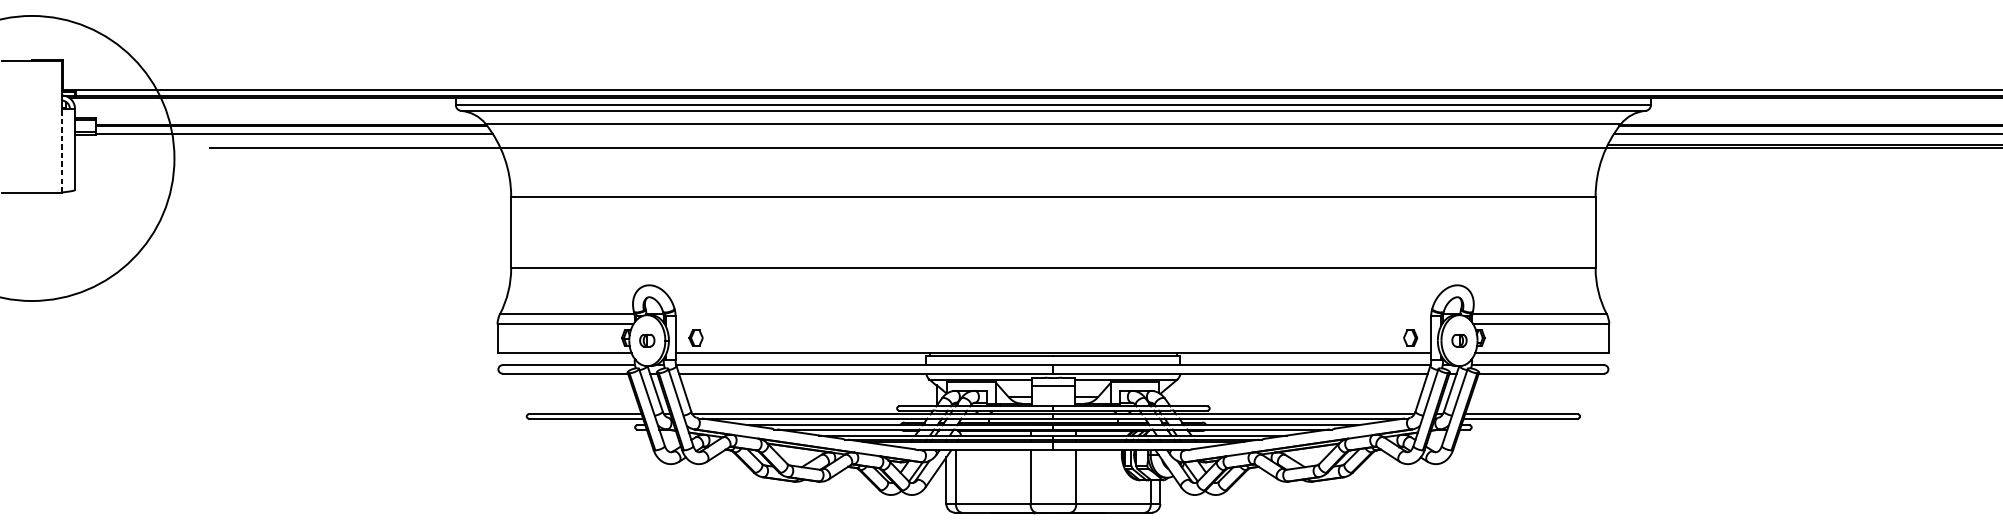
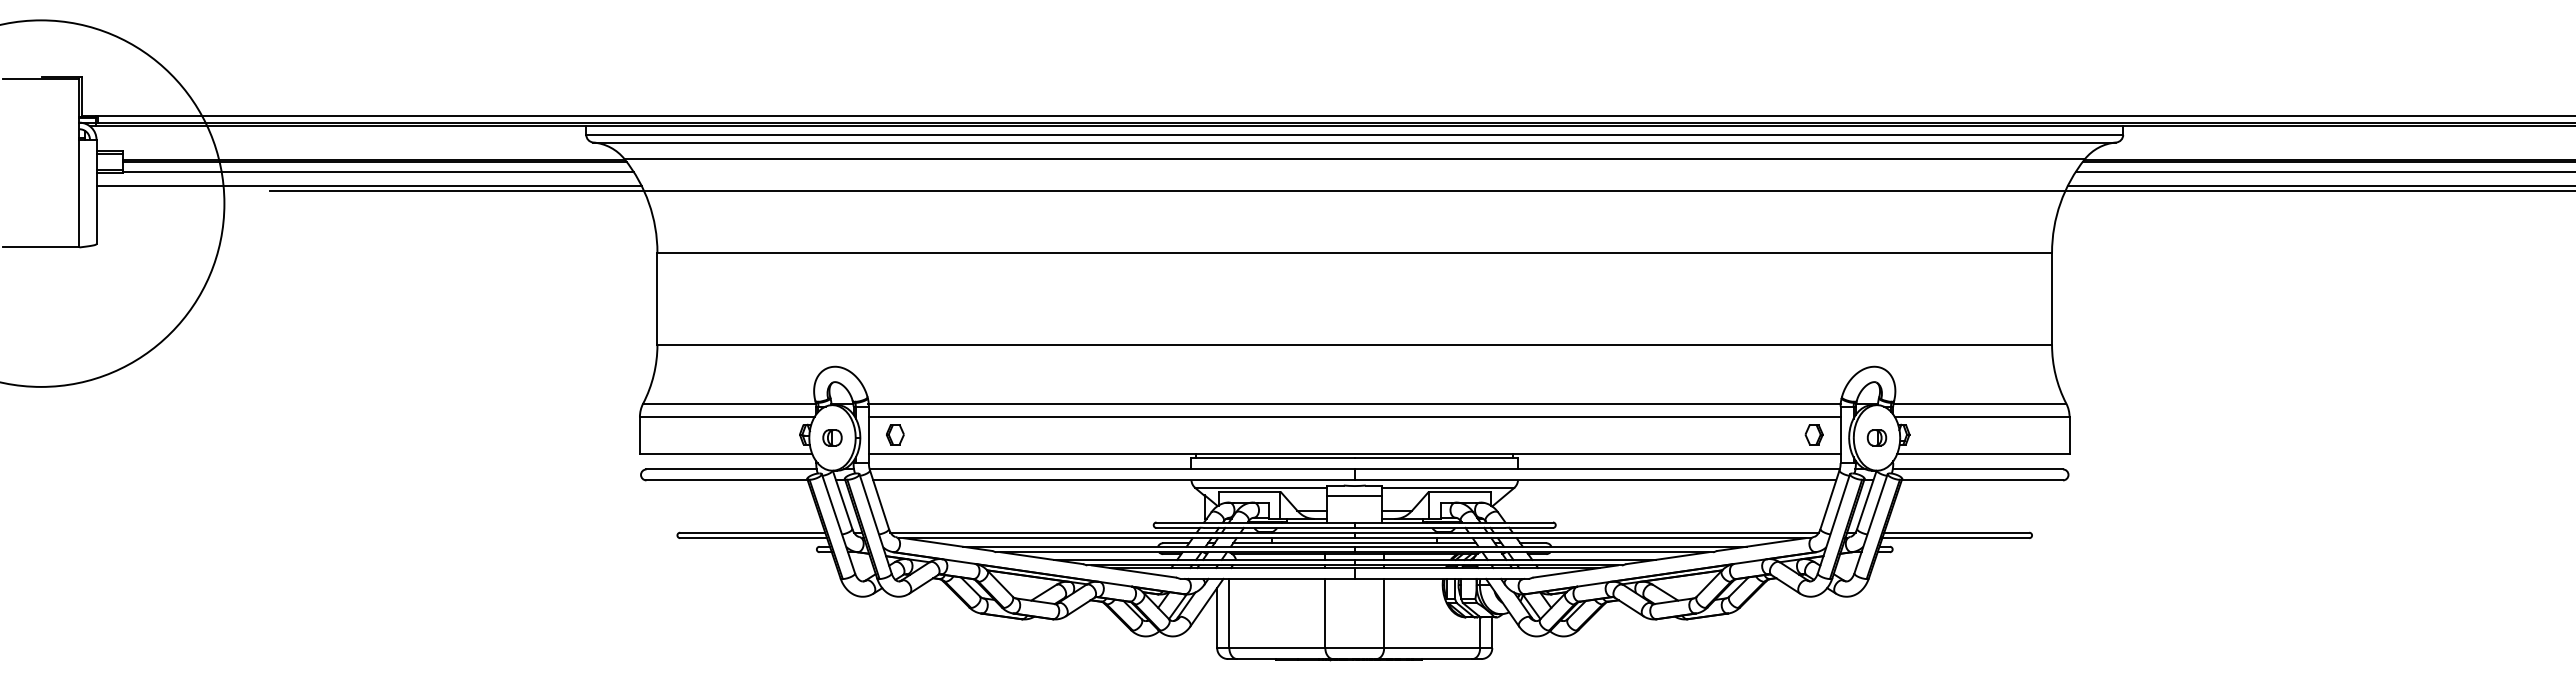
line: (286, 145) -> (368, 186), added
line: (61, 150) -> (79, 193), dashed -> solid
line: (1053, 313) -> (1354, 403), added
line: (1053, 324) -> (1354, 417), added

